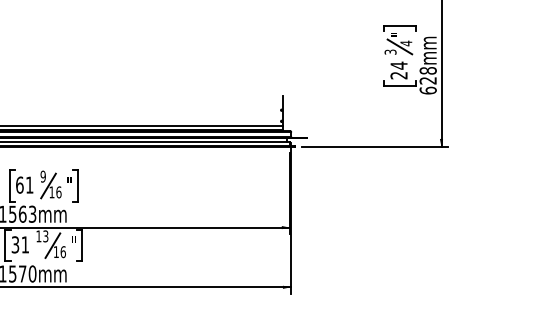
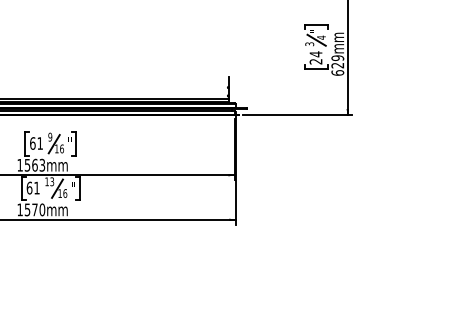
text: (427, 71) -> (337, 58), 628mm -> 629mm
text: (15, 244) -> (29, 187), 31 -> 61

